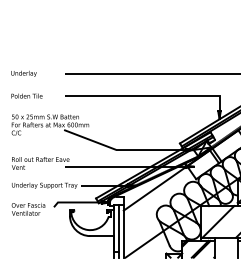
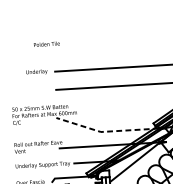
text: (23, 73) -> (36, 71), moved
text: (26, 95) -> (46, 43), moved
line: (122, 150) -> (105, 132), solid -> dashed

